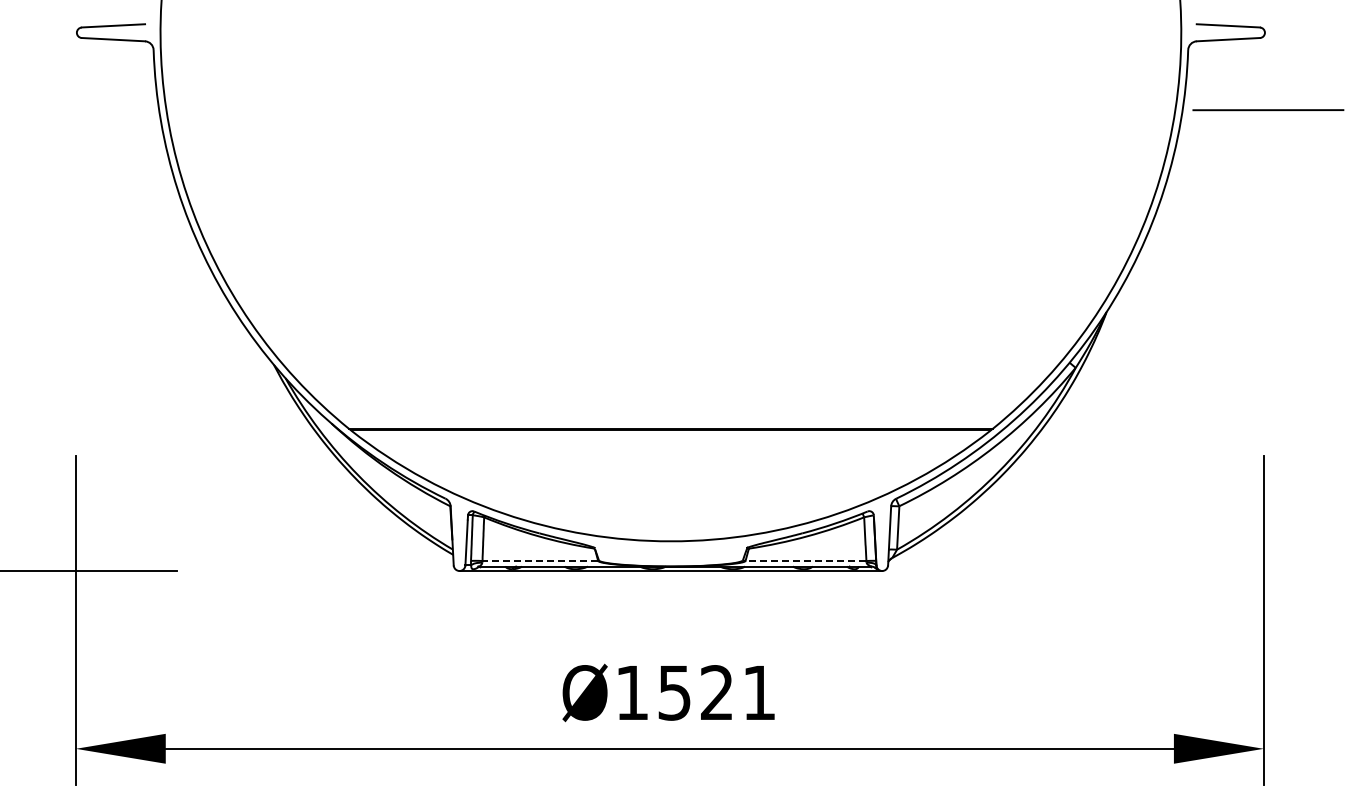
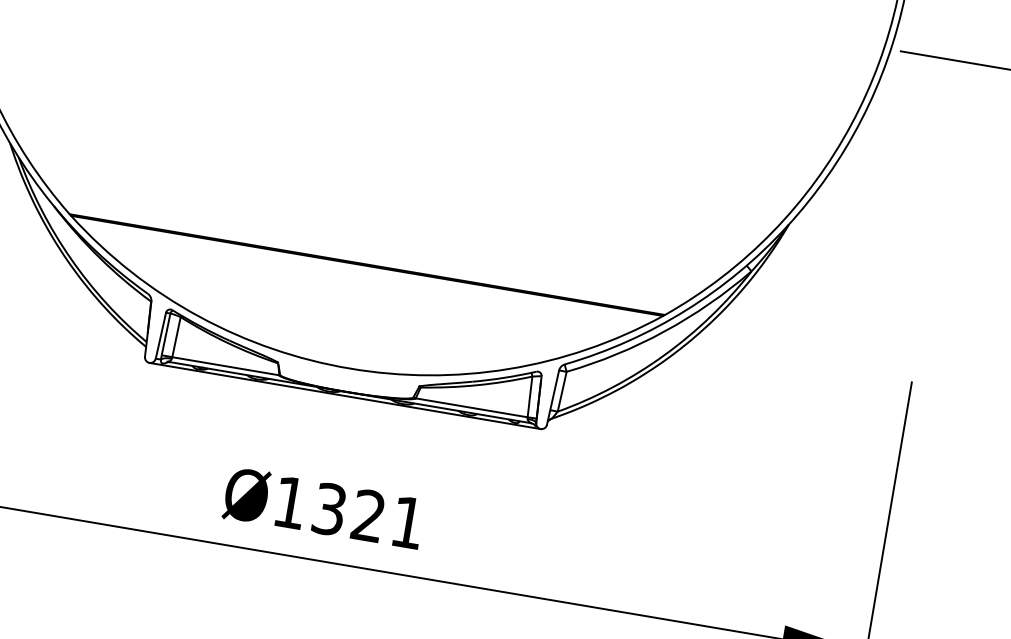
line: (540, 560) -> (226, 365), dashed -> solid
line: (805, 560) -> (471, 407), dashed -> solid
text: (674, 692) -> (329, 508), Ø1521 -> Ø1321

